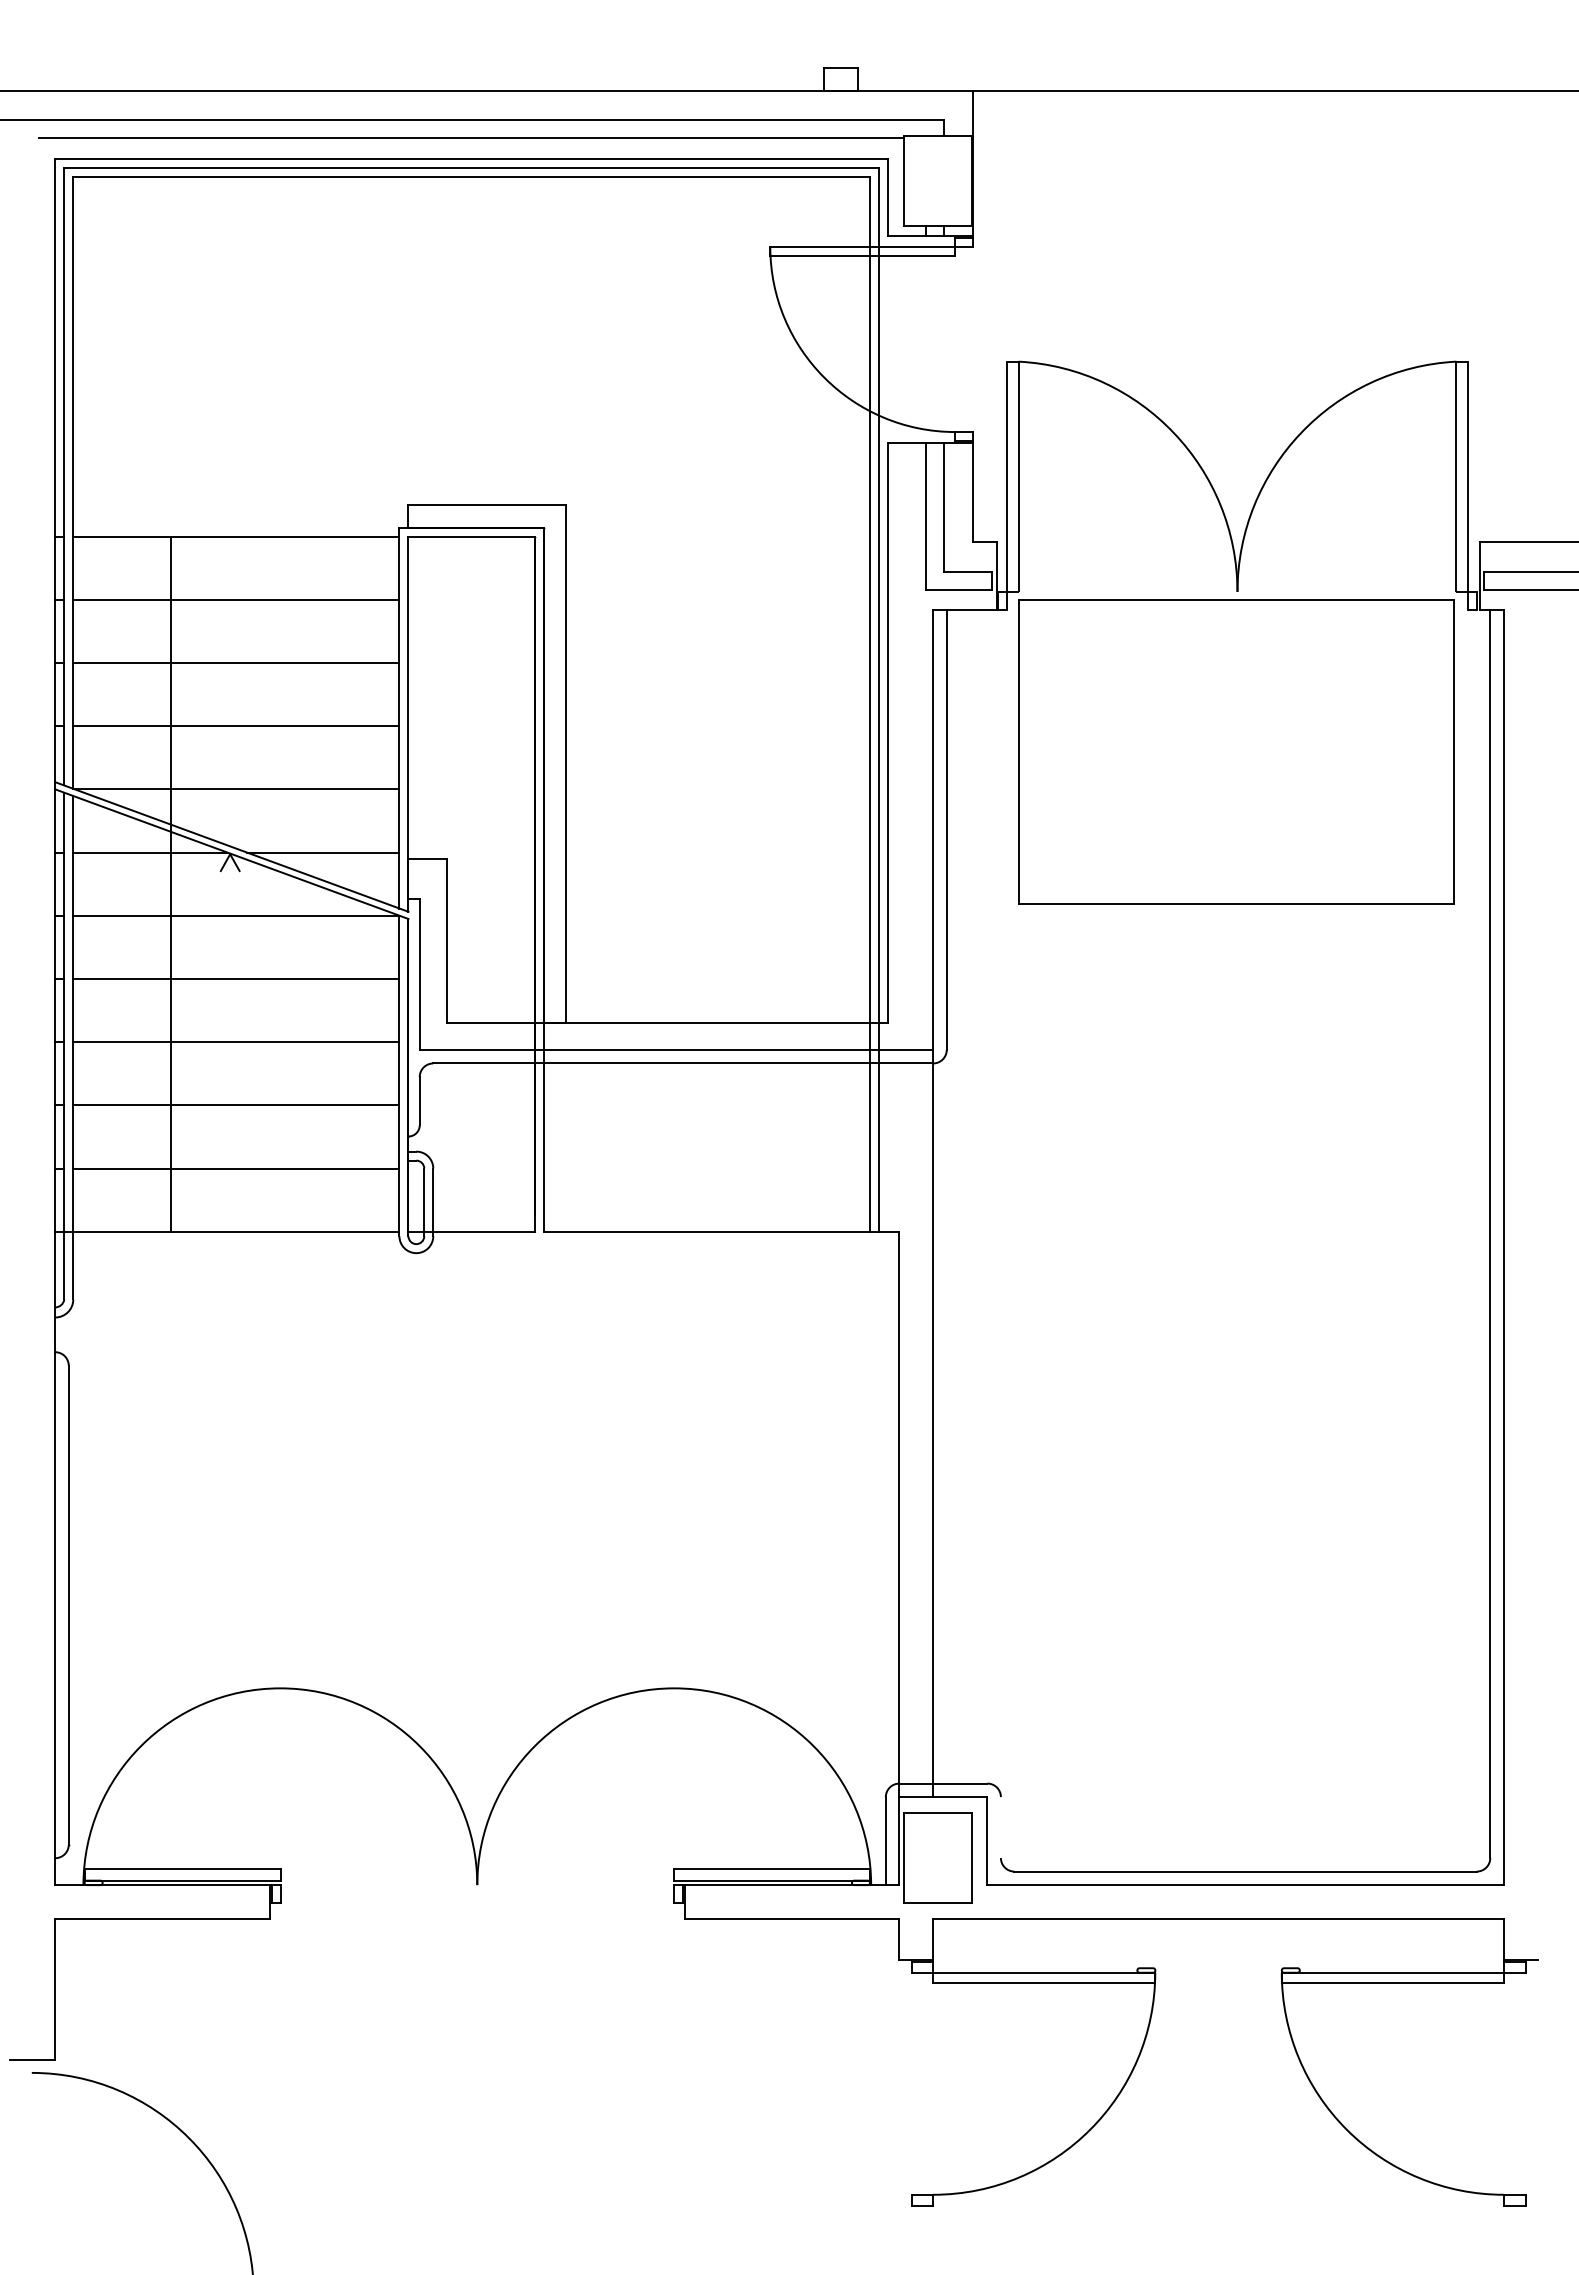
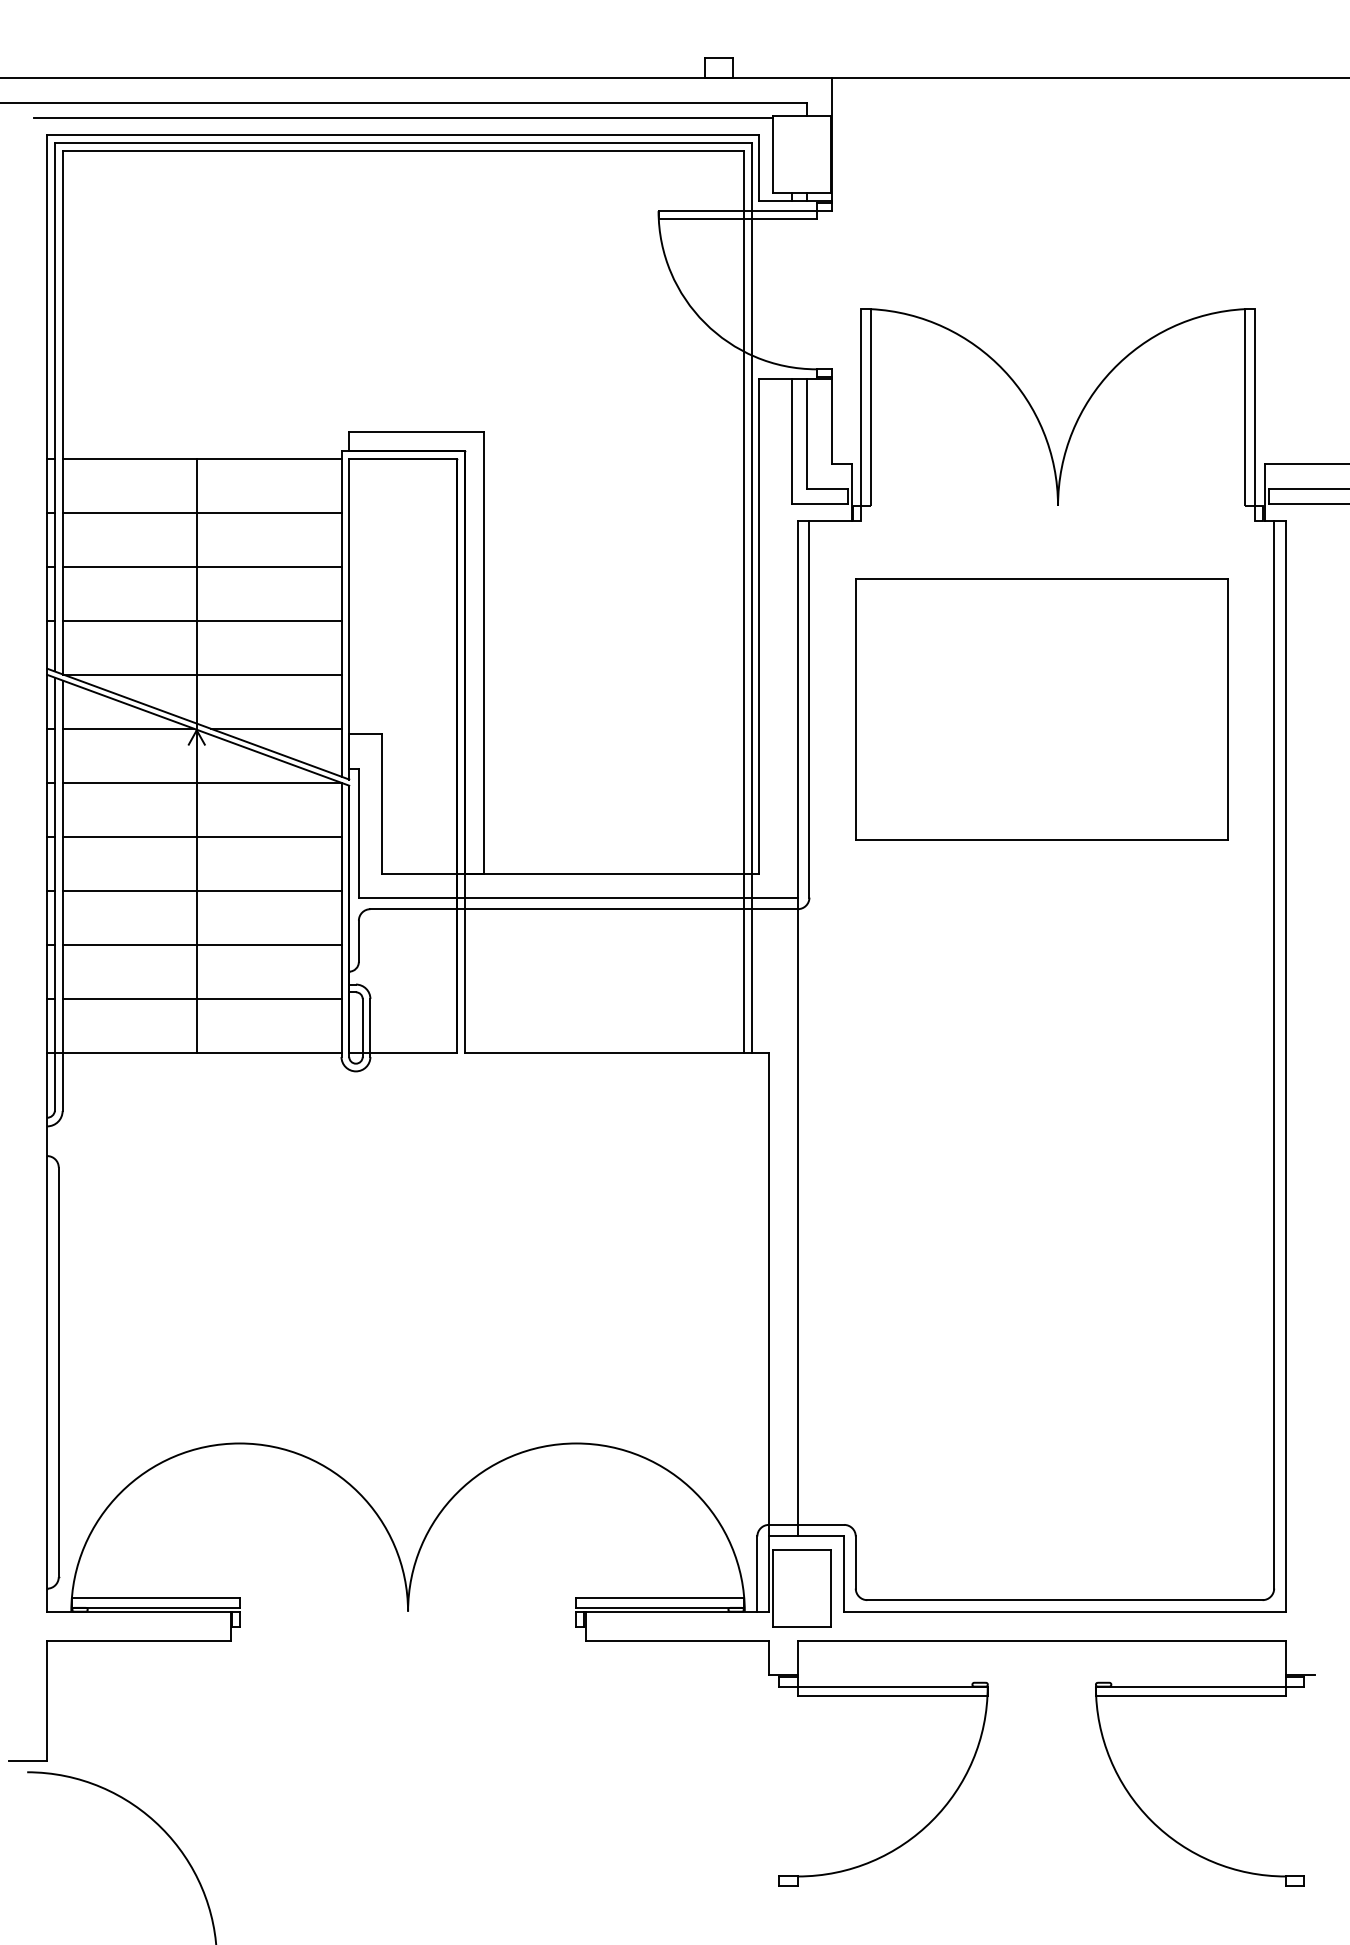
part: (1236, 751) -> (1041, 709), moved
line: (171, 883) -> (197, 755), moved
line: (1000, 1827) -> (855, 1562), added

